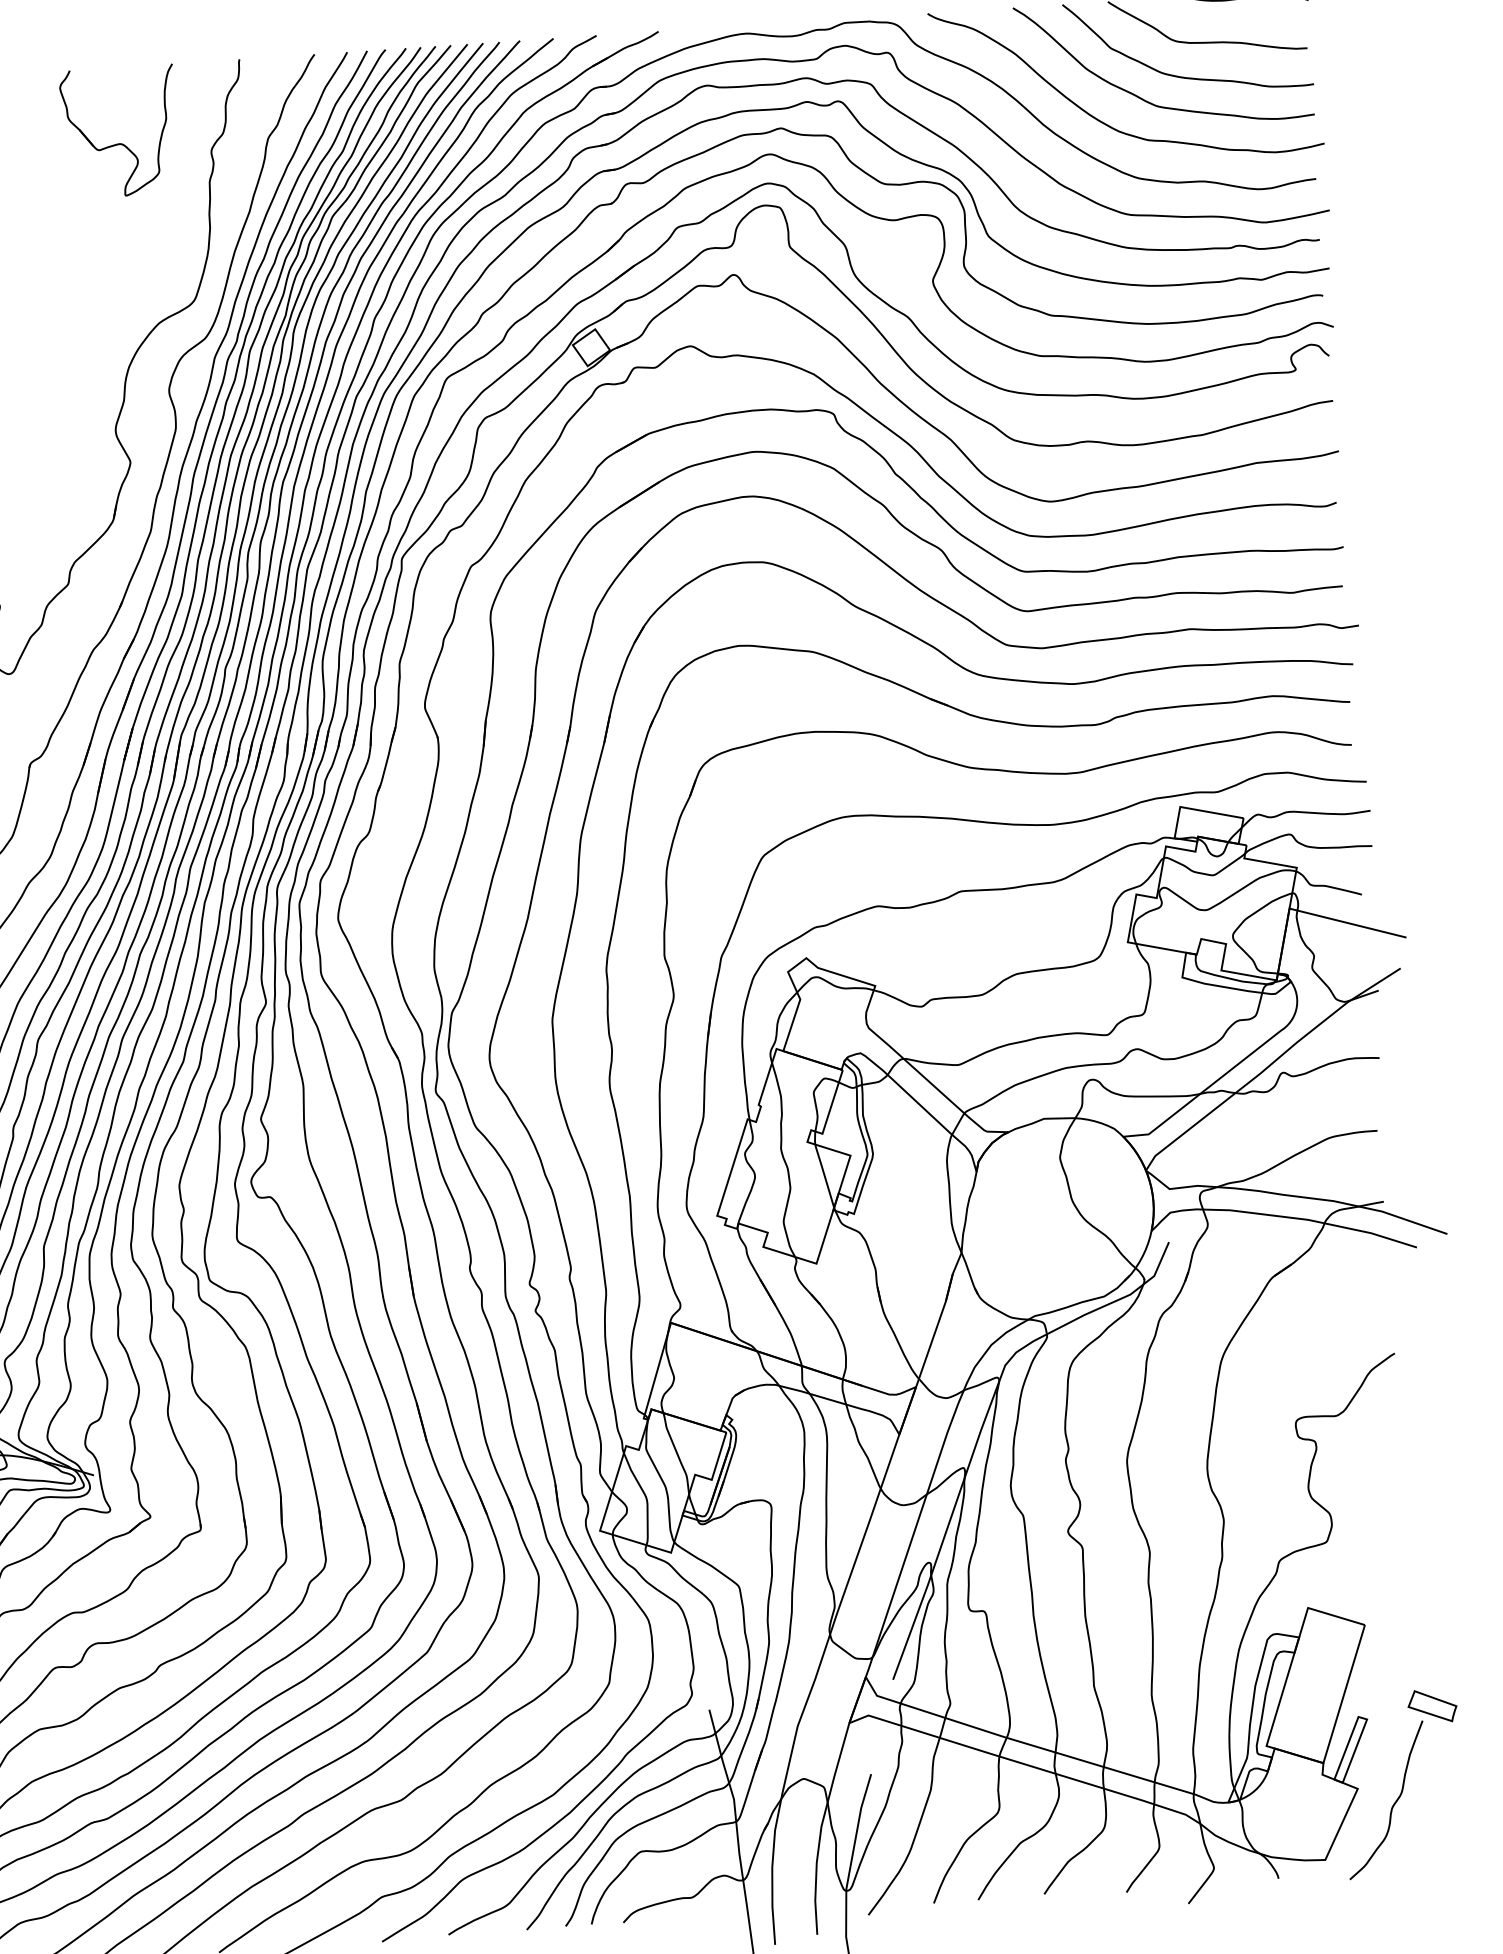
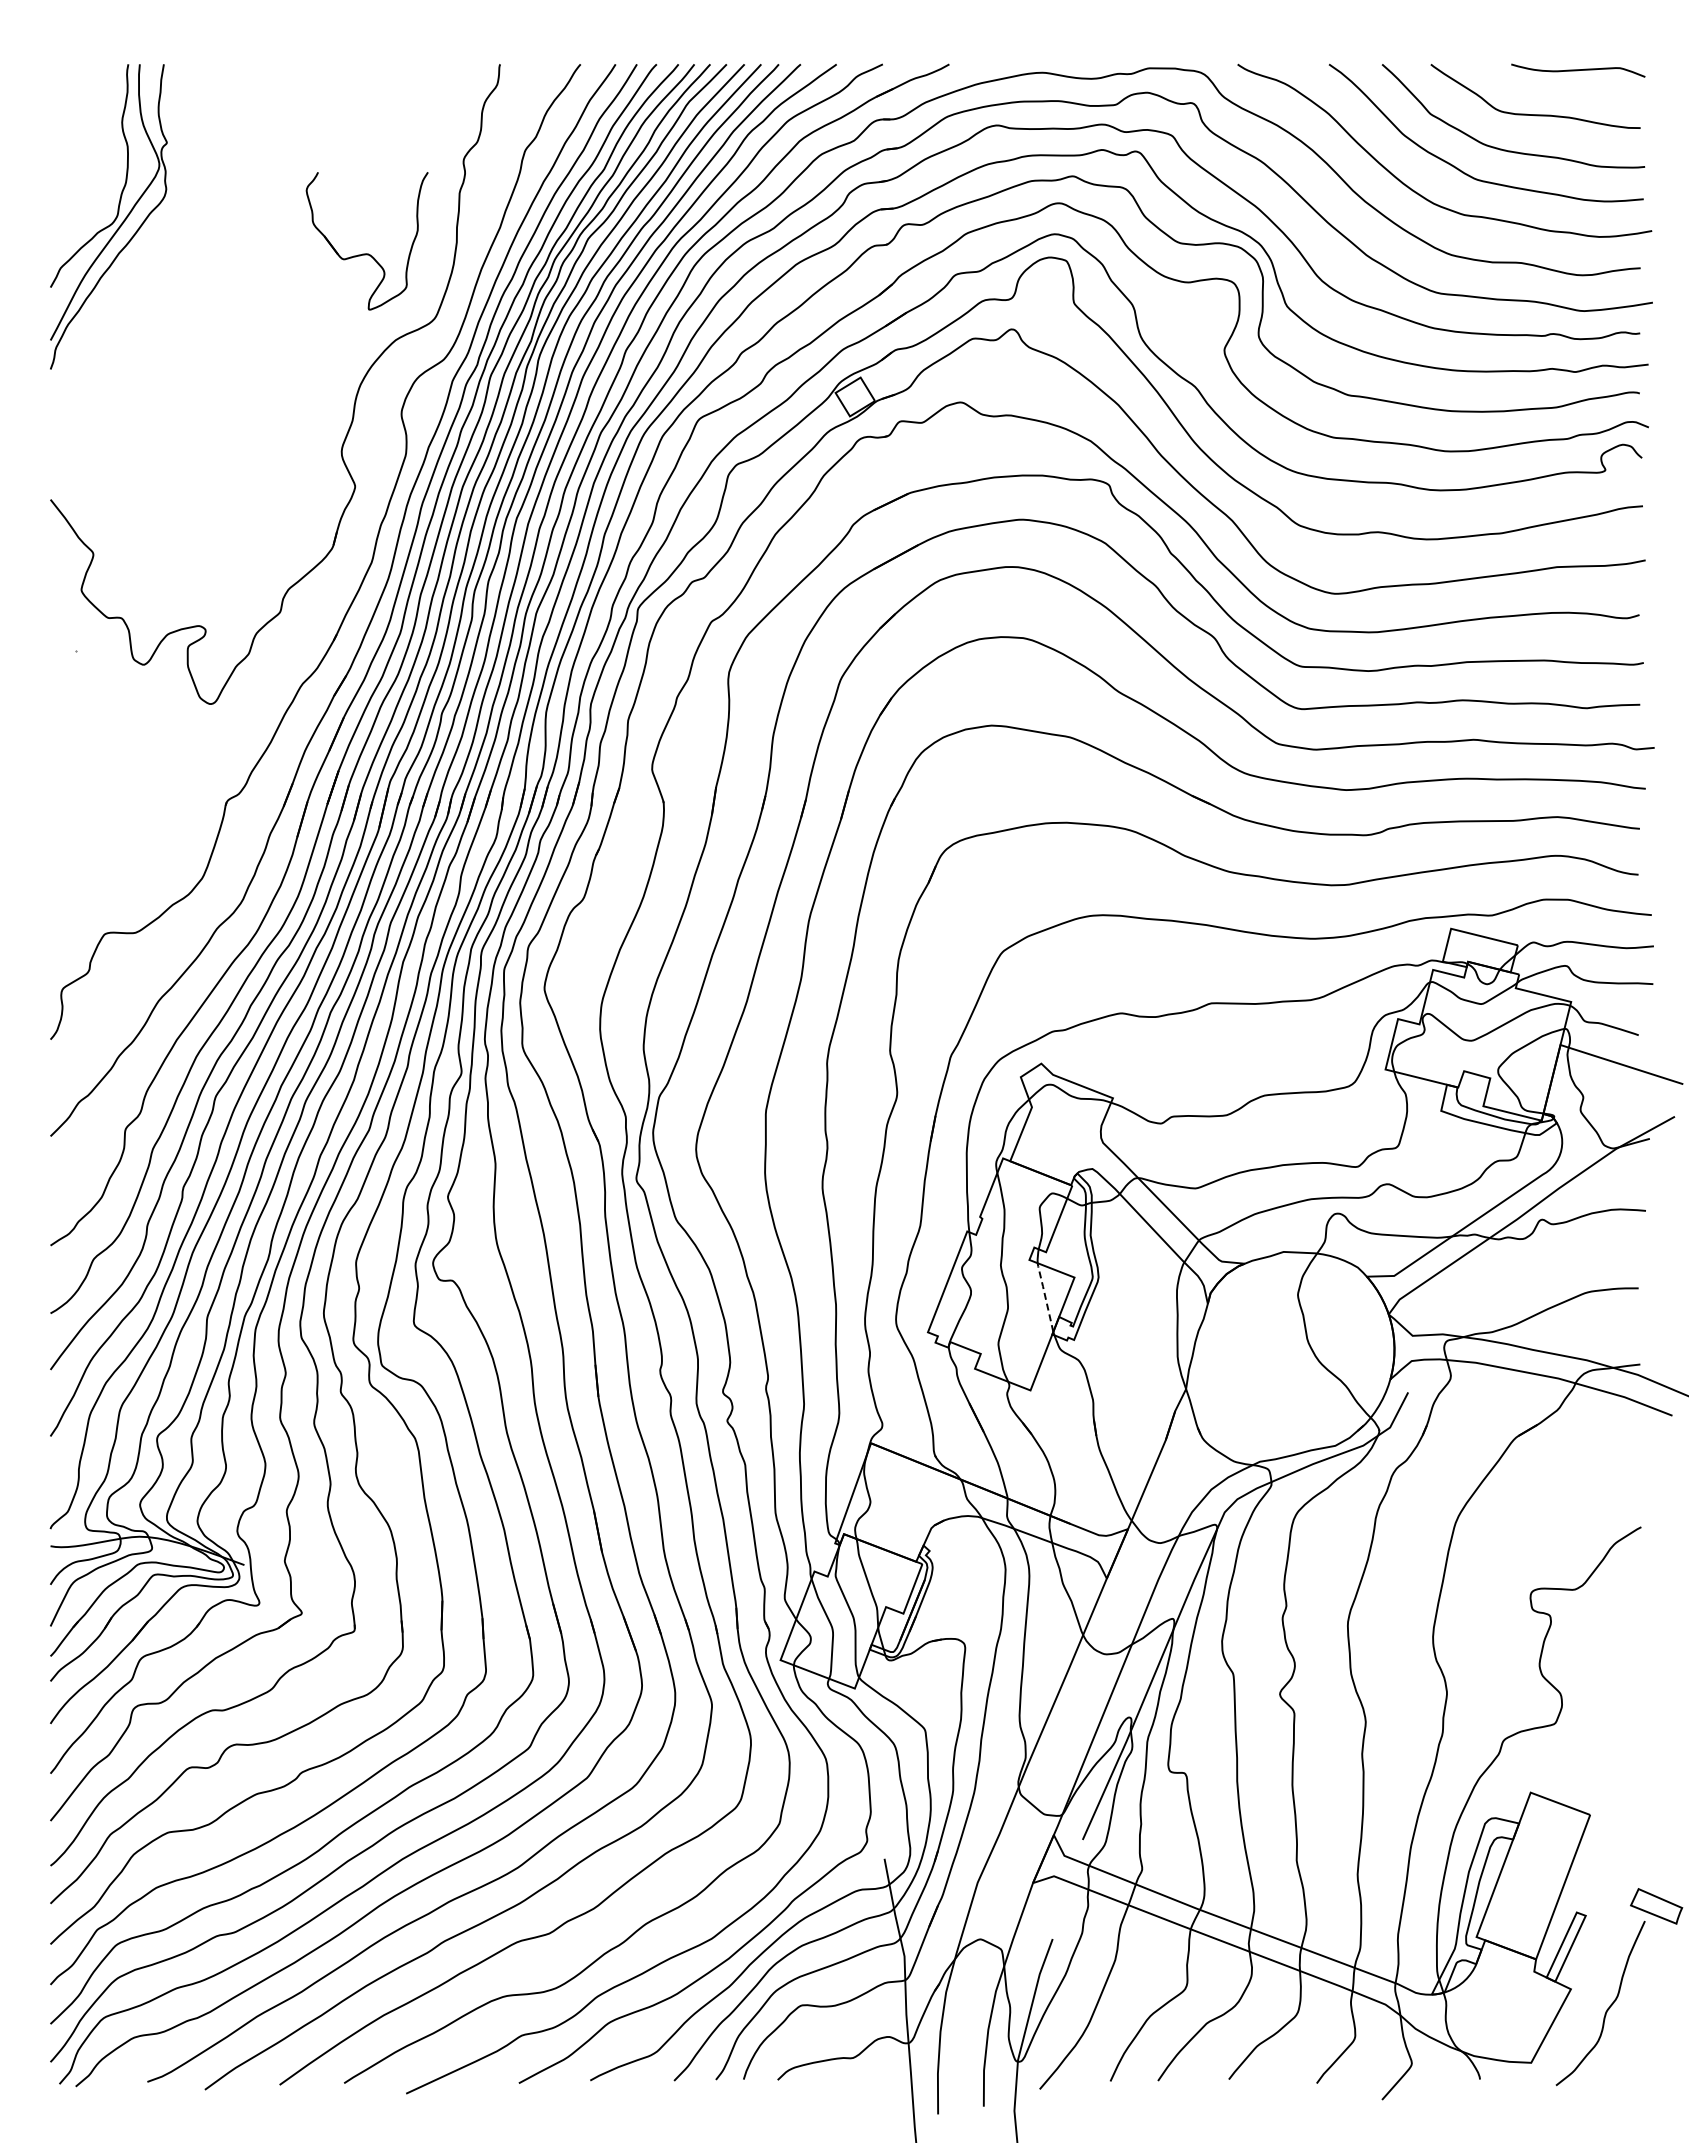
part: (119, 143) -> (366, 253), moved
line: (824, 1174) -> (1045, 1295), solid -> dashed

